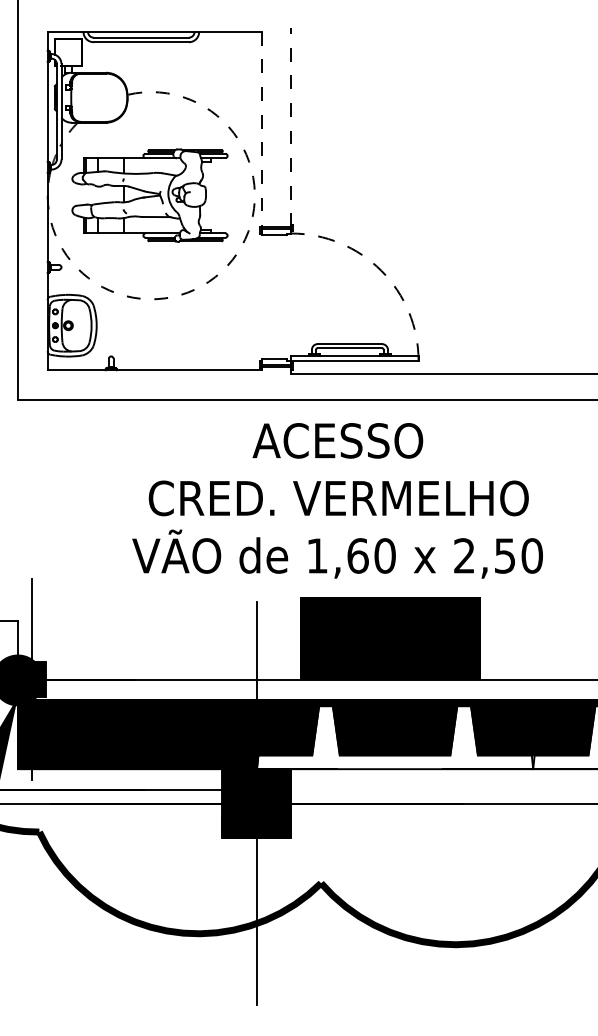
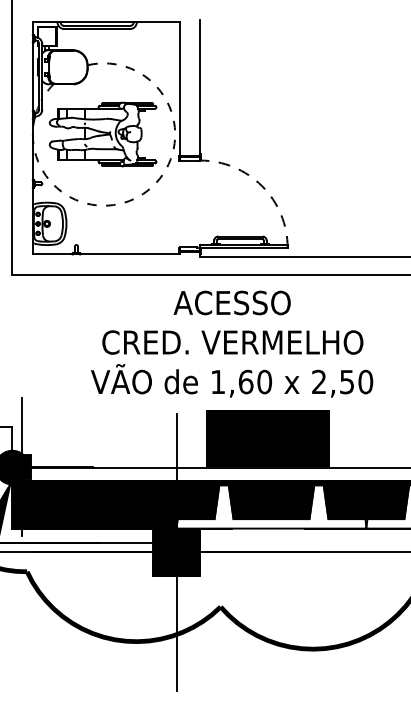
line: (291, 127) -> (200, 87), dashed -> solid
line: (261, 130) -> (179, 89), dashed -> solid

